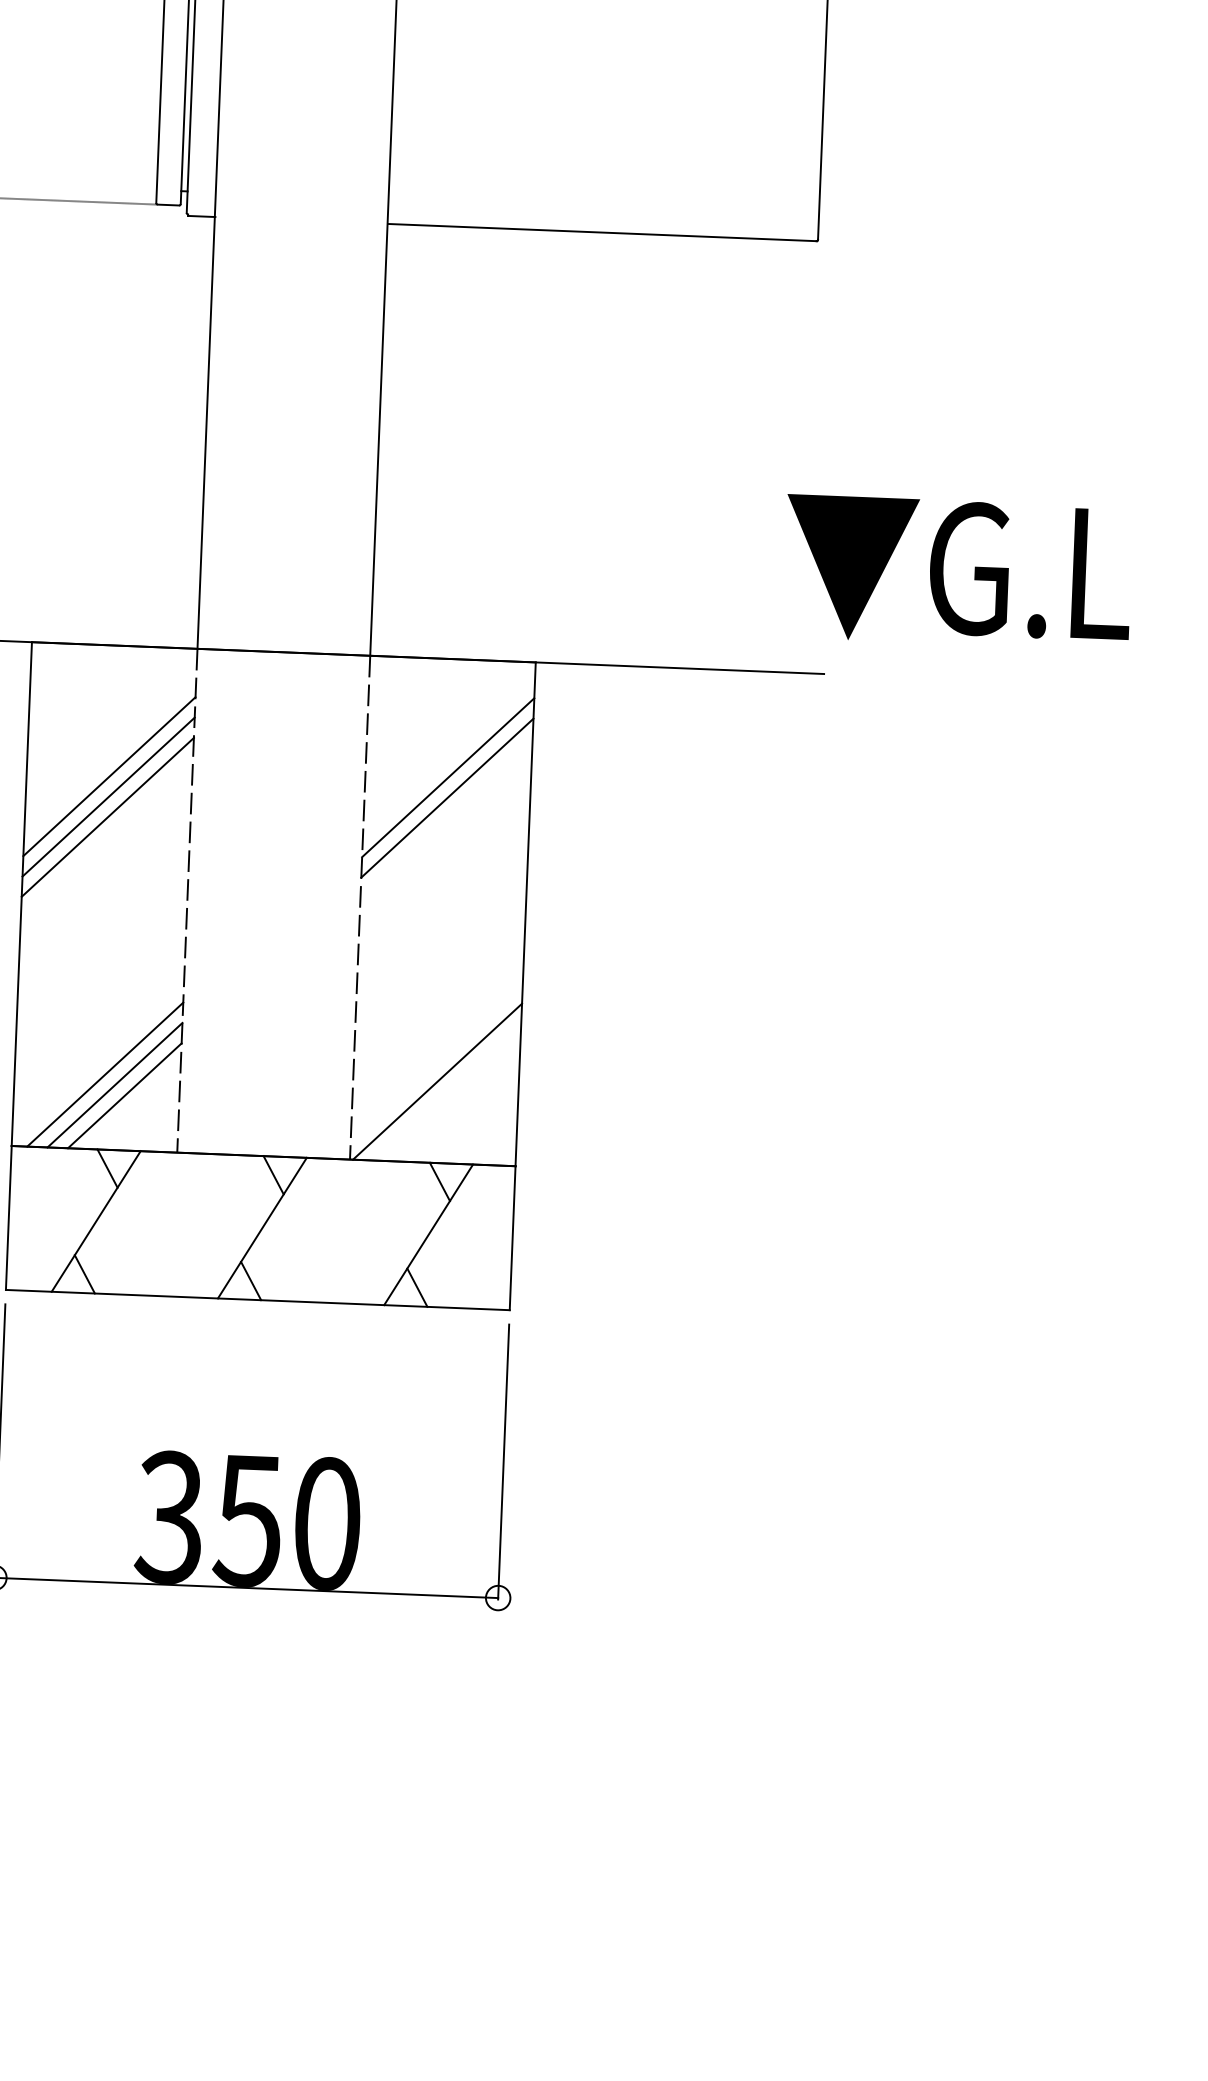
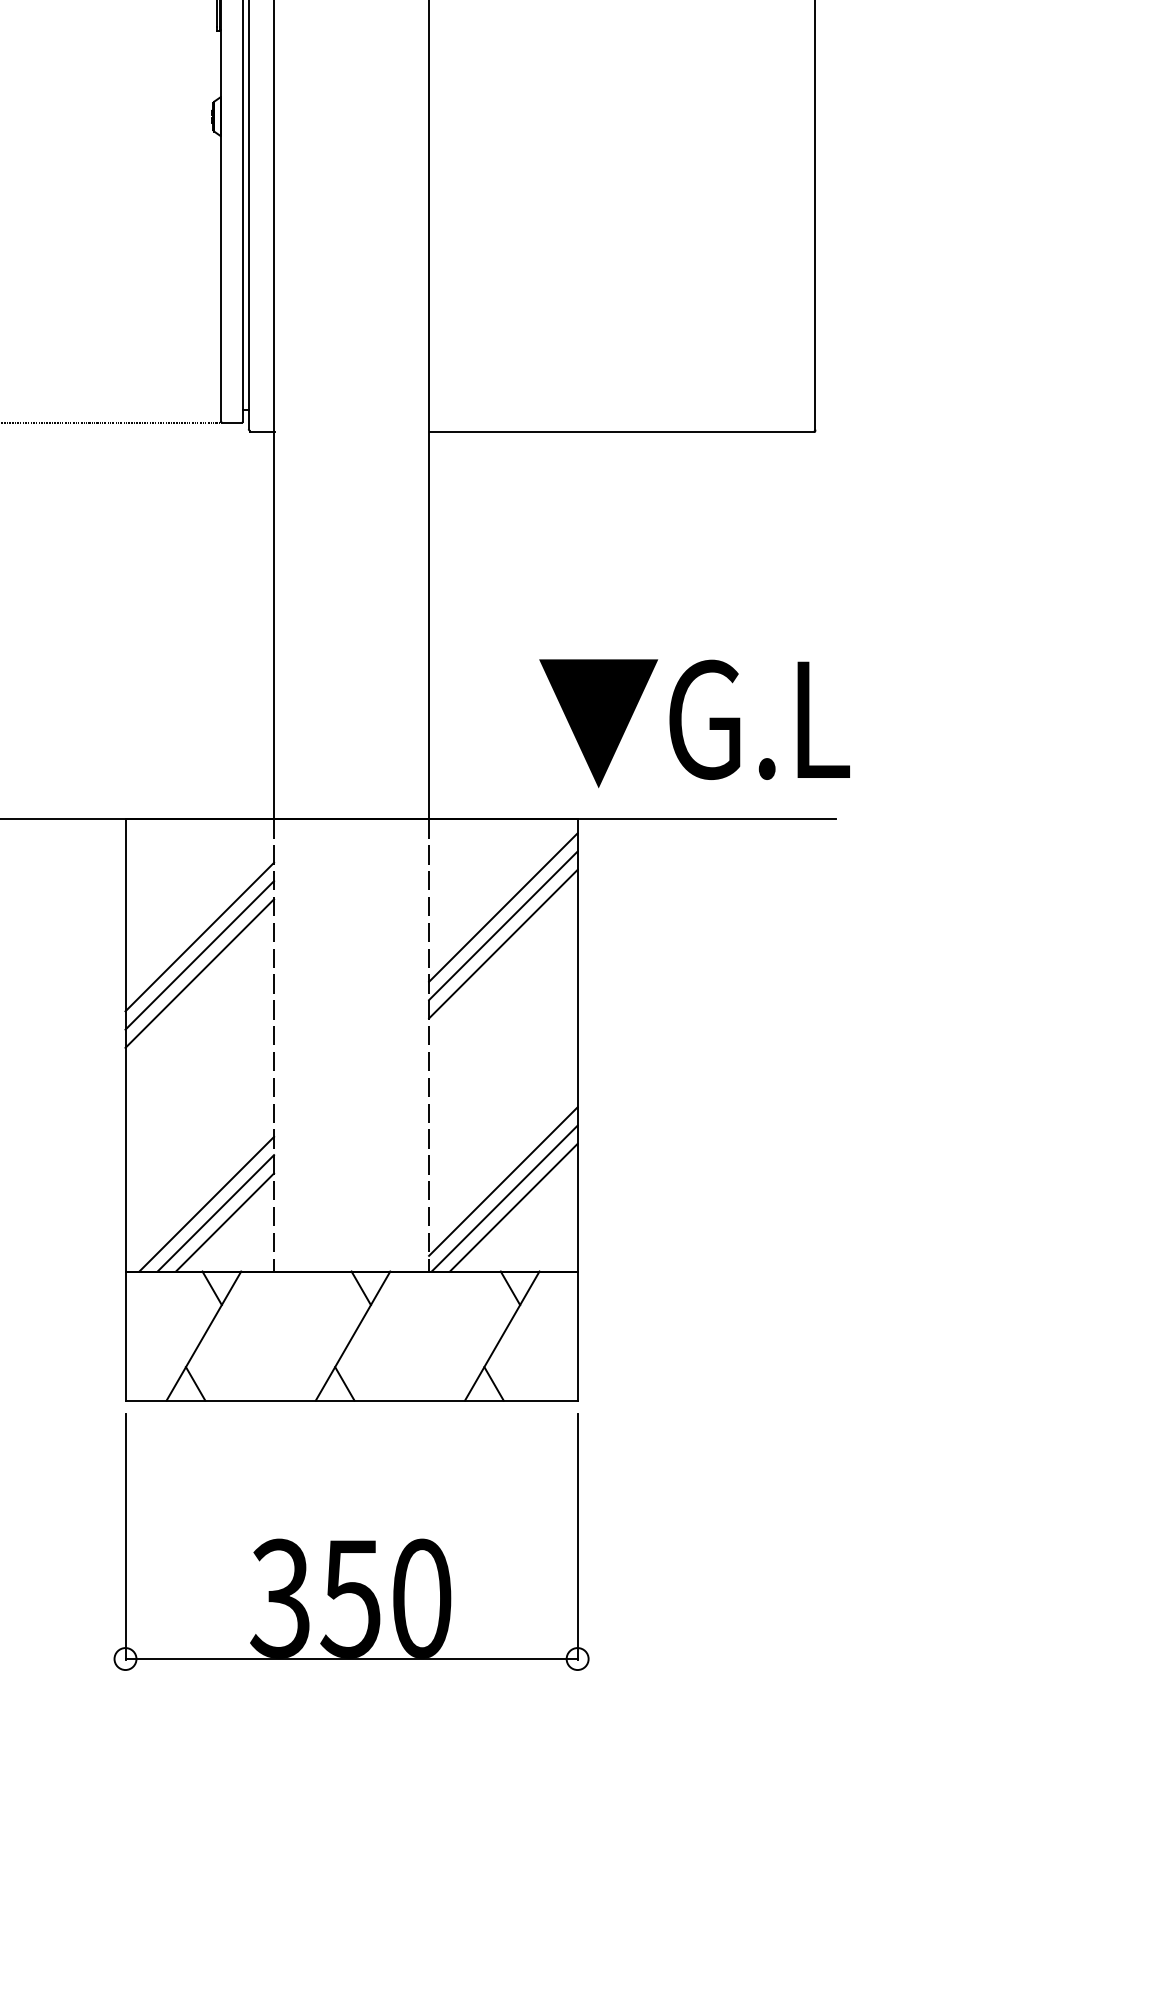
text: (957, 572) -> (694, 723), moved
line: (449, 757) -> (503, 907), added
line: (436, 1062) -> (503, 1181), added
line: (446, 1092) -> (513, 1207), added

